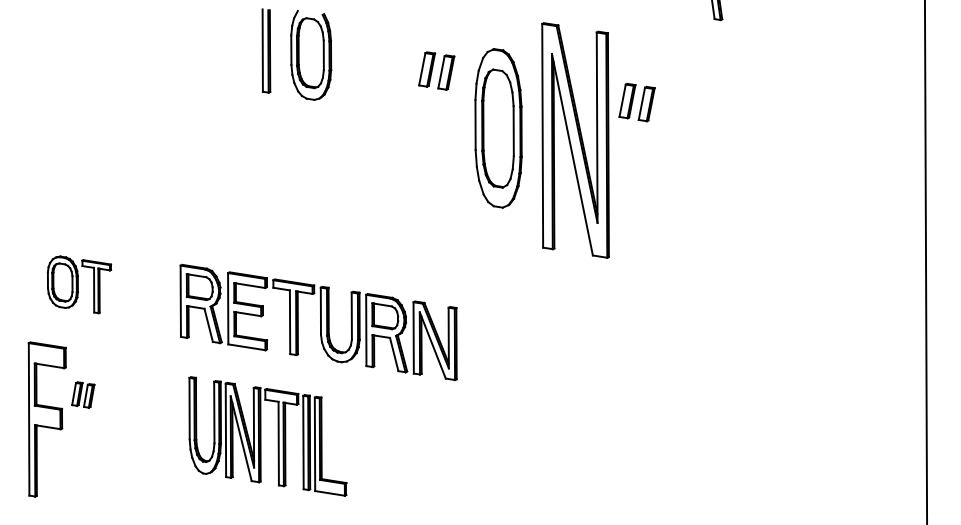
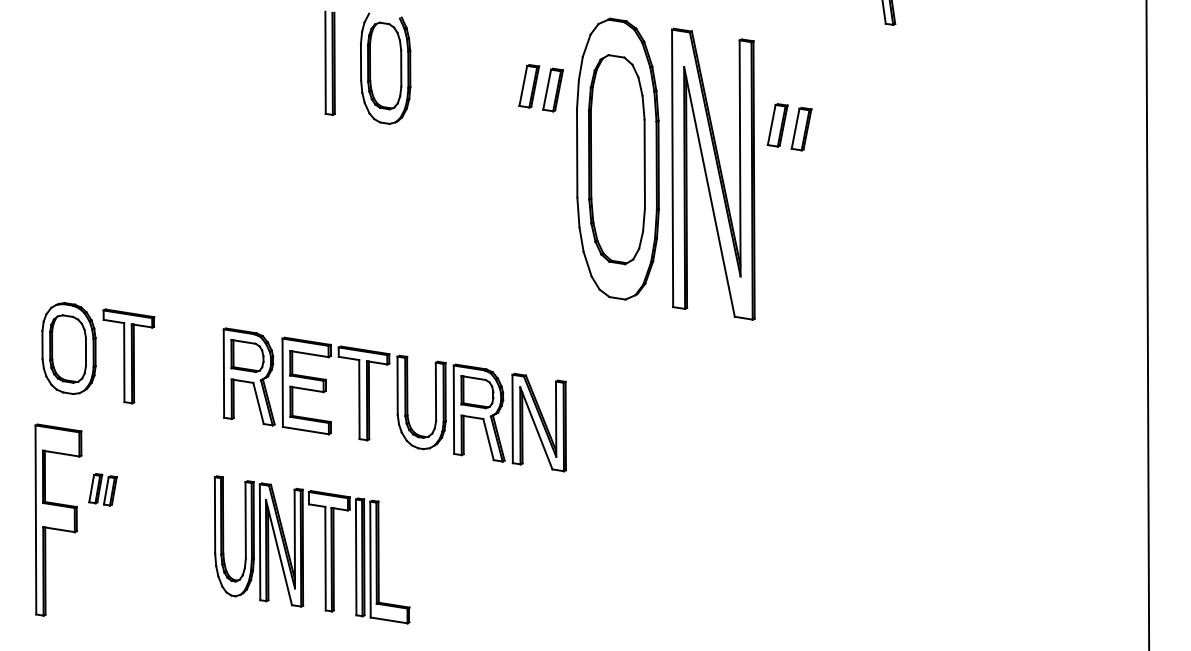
part: (498, 128) -> (617, 159), size x1.43
part: (79, 284) -> (98, 352), size x1.43
part: (267, 436) -> (311, 549), moved

